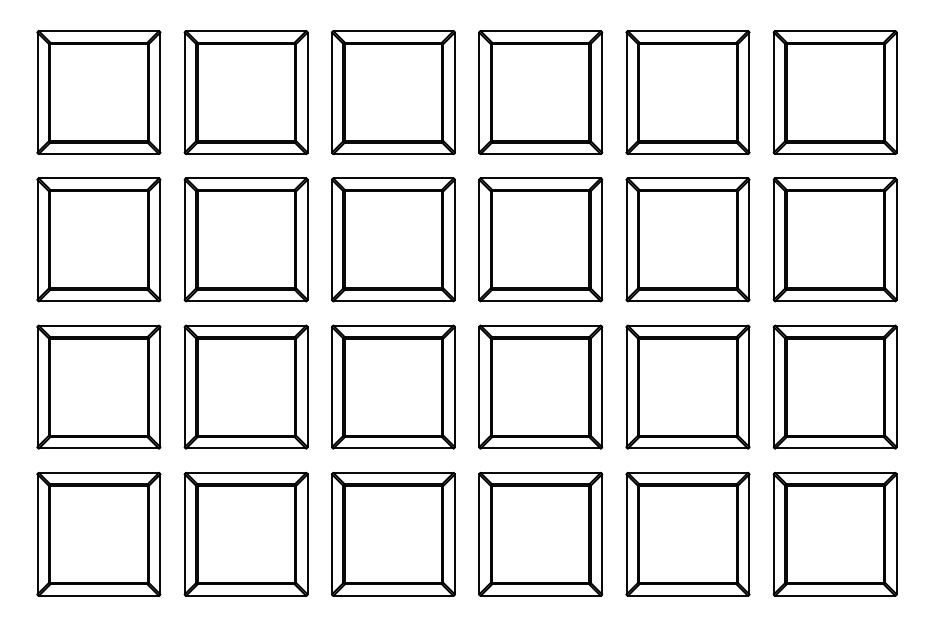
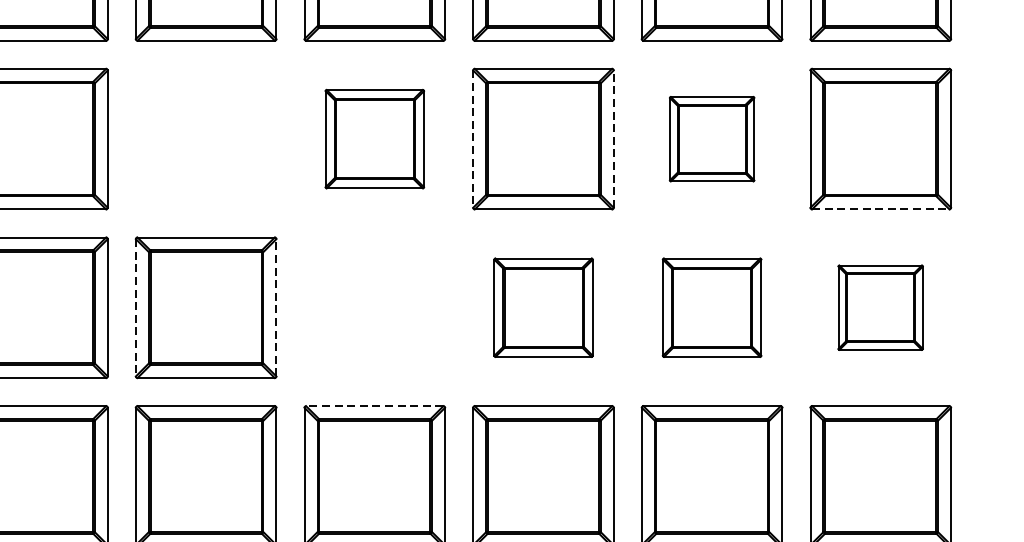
part: (245, 239) -> (205, 138), removed
part: (393, 239) -> (374, 138), size x0.7
line: (479, 239) -> (473, 138), solid -> dashed
line: (602, 239) -> (614, 138), solid -> dashed
part: (687, 239) -> (711, 138), size x0.6
line: (835, 301) -> (881, 209), solid -> dashed
part: (393, 386) -> (374, 307), removed
part: (540, 386) -> (543, 307), size x0.7
part: (687, 386) -> (711, 307), size x0.7
part: (834, 386) -> (879, 307), size x0.6
line: (184, 387) -> (135, 308), solid -> dashed
line: (307, 387) -> (276, 308), solid -> dashed
line: (393, 473) -> (374, 406), solid -> dashed

